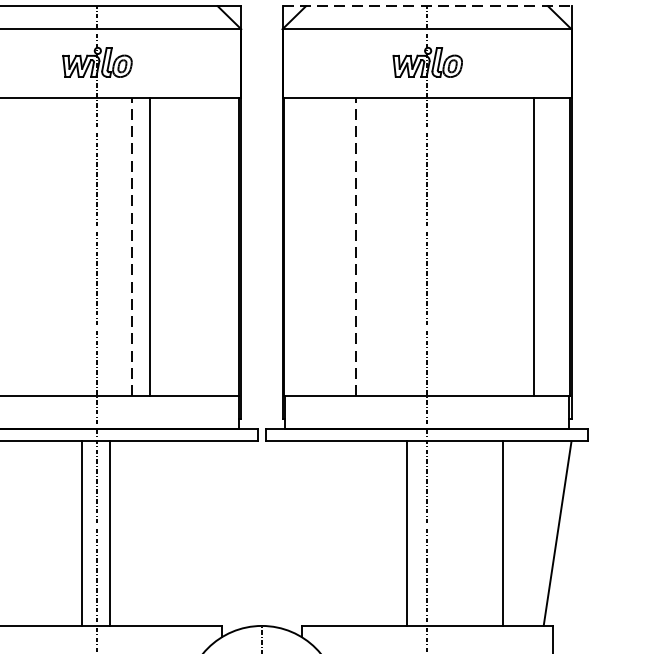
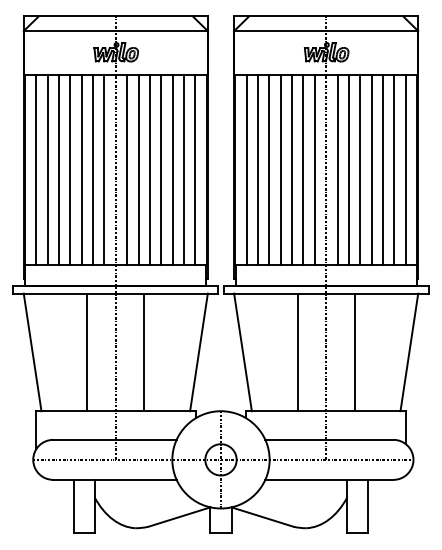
line: (427, 6) -> (326, 16), dashed -> solid
line: (8, 246) -> (59, 169), added
line: (25, 246) -> (70, 169), added
line: (42, 246) -> (81, 169), added
line: (61, 246) -> (93, 169), added
line: (78, 246) -> (104, 169), added
line: (115, 246) -> (127, 169), added
line: (132, 246) -> (138, 169), dashed -> solid
line: (168, 246) -> (161, 169), added
line: (185, 246) -> (172, 169), added
line: (203, 246) -> (183, 169), added
line: (221, 246) -> (195, 169), added
line: (301, 246) -> (246, 169), added
line: (320, 246) -> (258, 169), added
line: (338, 246) -> (269, 169), added
line: (355, 246) -> (280, 169), dashed -> solid
line: (374, 246) -> (292, 169), added
line: (391, 246) -> (303, 169), added
line: (408, 246) -> (314, 169), added
line: (444, 246) -> (337, 169), added
line: (462, 246) -> (348, 169), added
line: (480, 246) -> (360, 169), added
line: (498, 246) -> (371, 169), added
line: (515, 246) -> (382, 169), added
line: (551, 246) -> (405, 169), added
line: (82, 533) -> (87, 352), moved
line: (110, 533) -> (144, 352), moved
line: (226, 533) -> (198, 352), added
line: (295, 533) -> (242, 352), added
line: (407, 533) -> (297, 352), moved
line: (502, 533) -> (354, 352), moved

